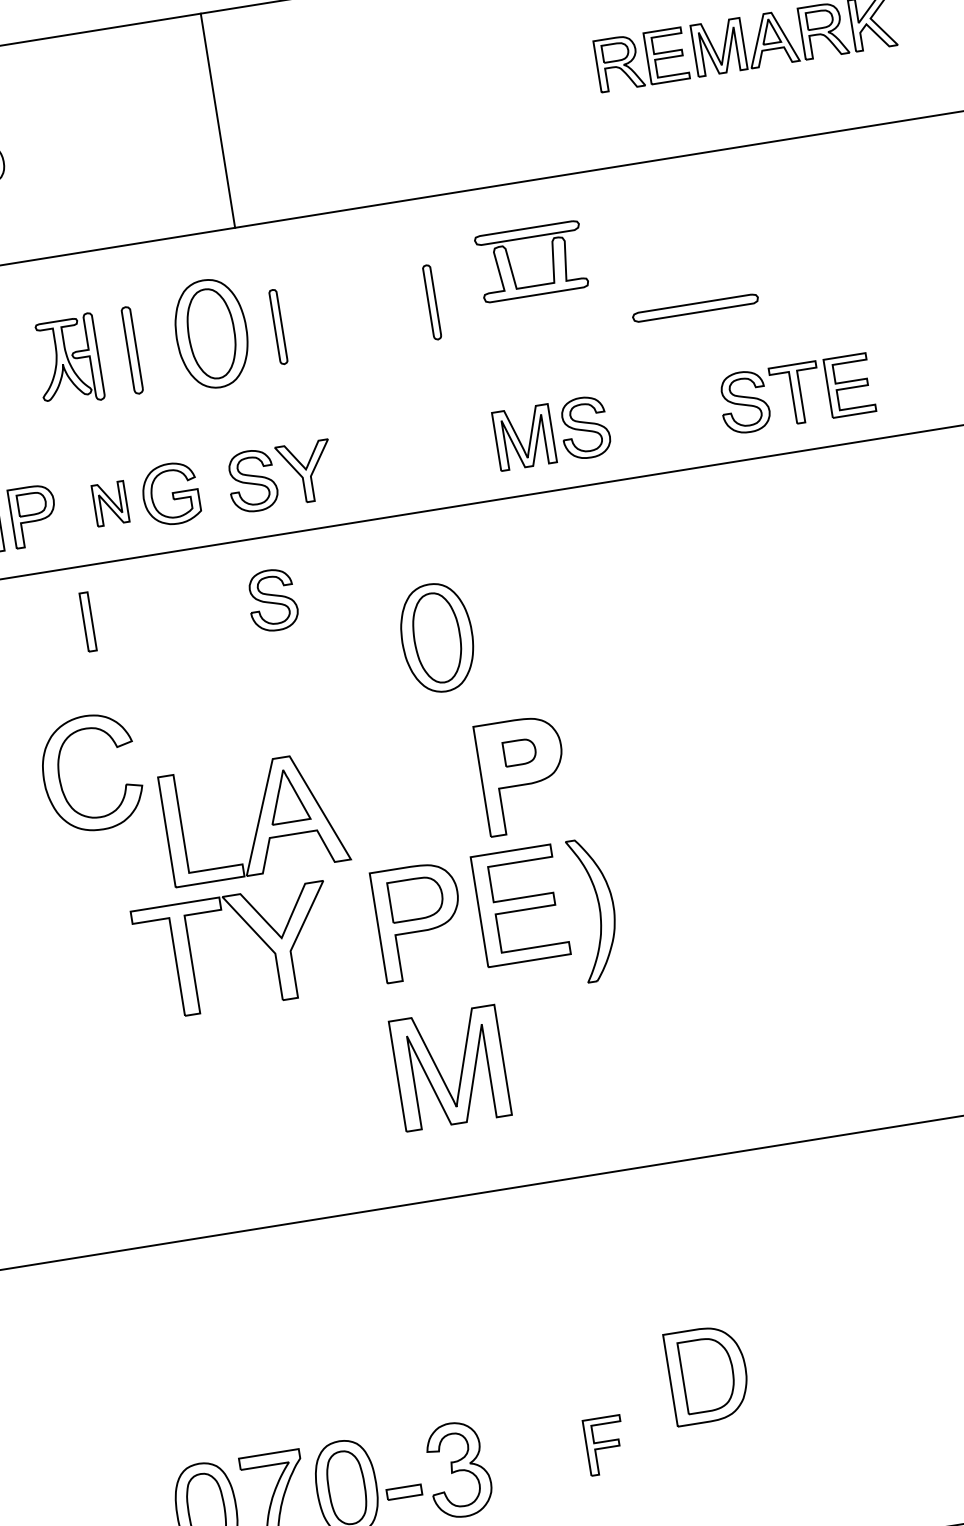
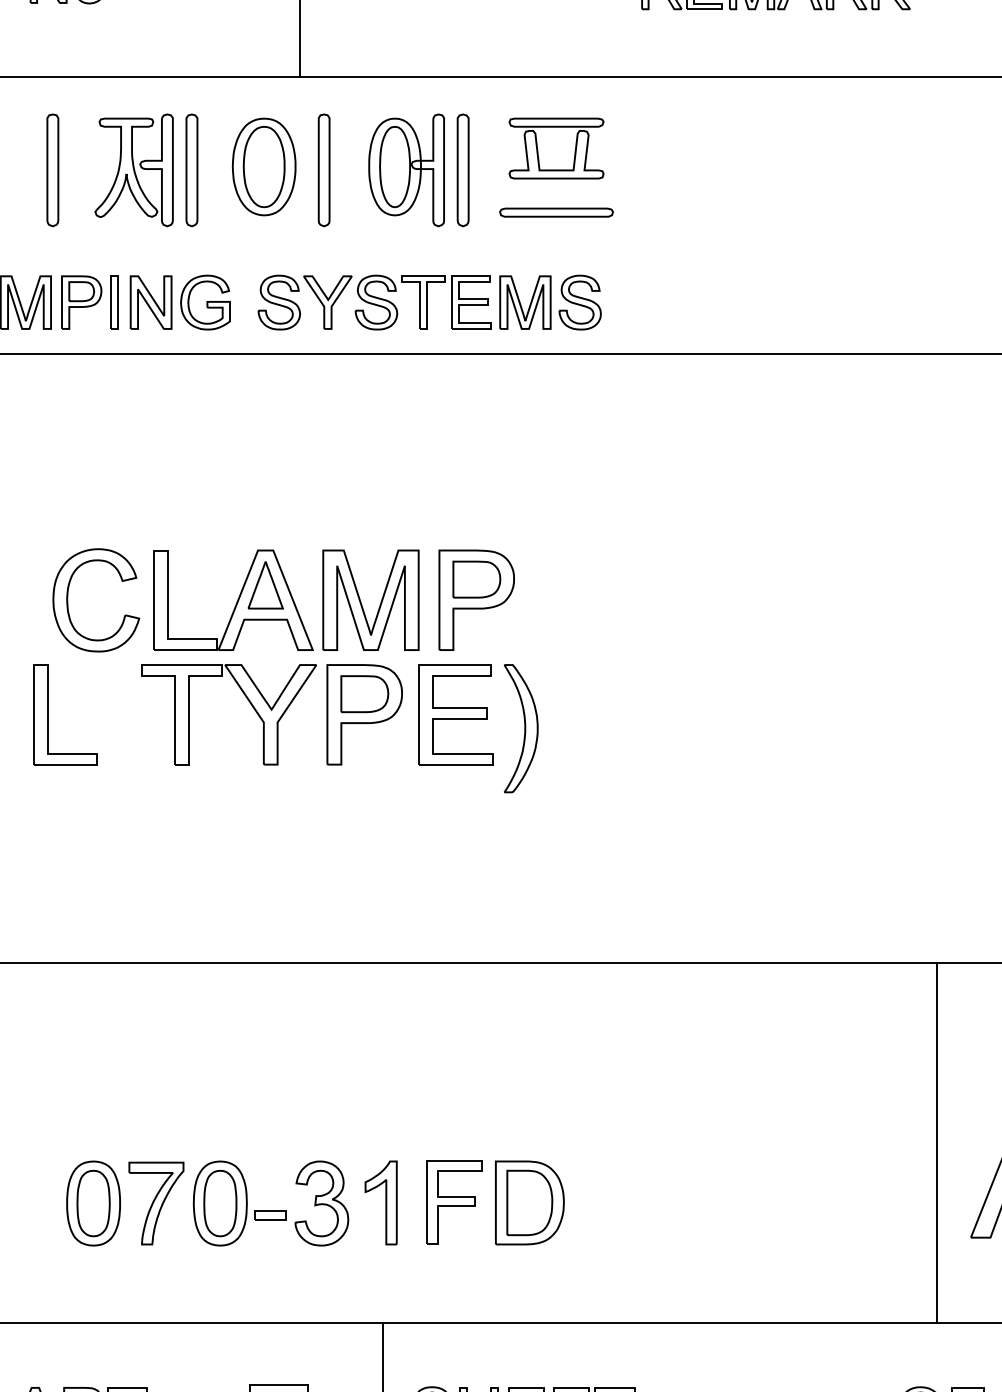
part: (431, 302) -> (462, 170), size x1.67
part: (695, 307) -> (556, 212), moved
part: (369, 312) -> (406, 170), added
part: (277, 327) -> (323, 170), size x1.67
part: (131, 350) -> (191, 170), size x1.43
part: (67, 360) -> (133, 170), size x1.43
part: (795, 394) -> (422, 302), moved
part: (109, 503) -> (150, 302), size x1.43
part: (271, 600) -> (279, 410), removed
part: (88, 621) -> (114, 302), moved
part: (436, 637) -> (419, 466), removed
part: (519, 752) -> (476, 579), size x1.67
part: (60, 778) -> (68, 600), moved
part: (253, 932) -> (247, 700), moved
part: (70, 977) -> (48, 714), added
part: (440, 1071) -> (361, 601), moved
part: (707, 1374) -> (529, 1202), moved
part: (605, 1445) -> (454, 1202), size x1.67
part: (523, 1458) -> (380, 1202), added

